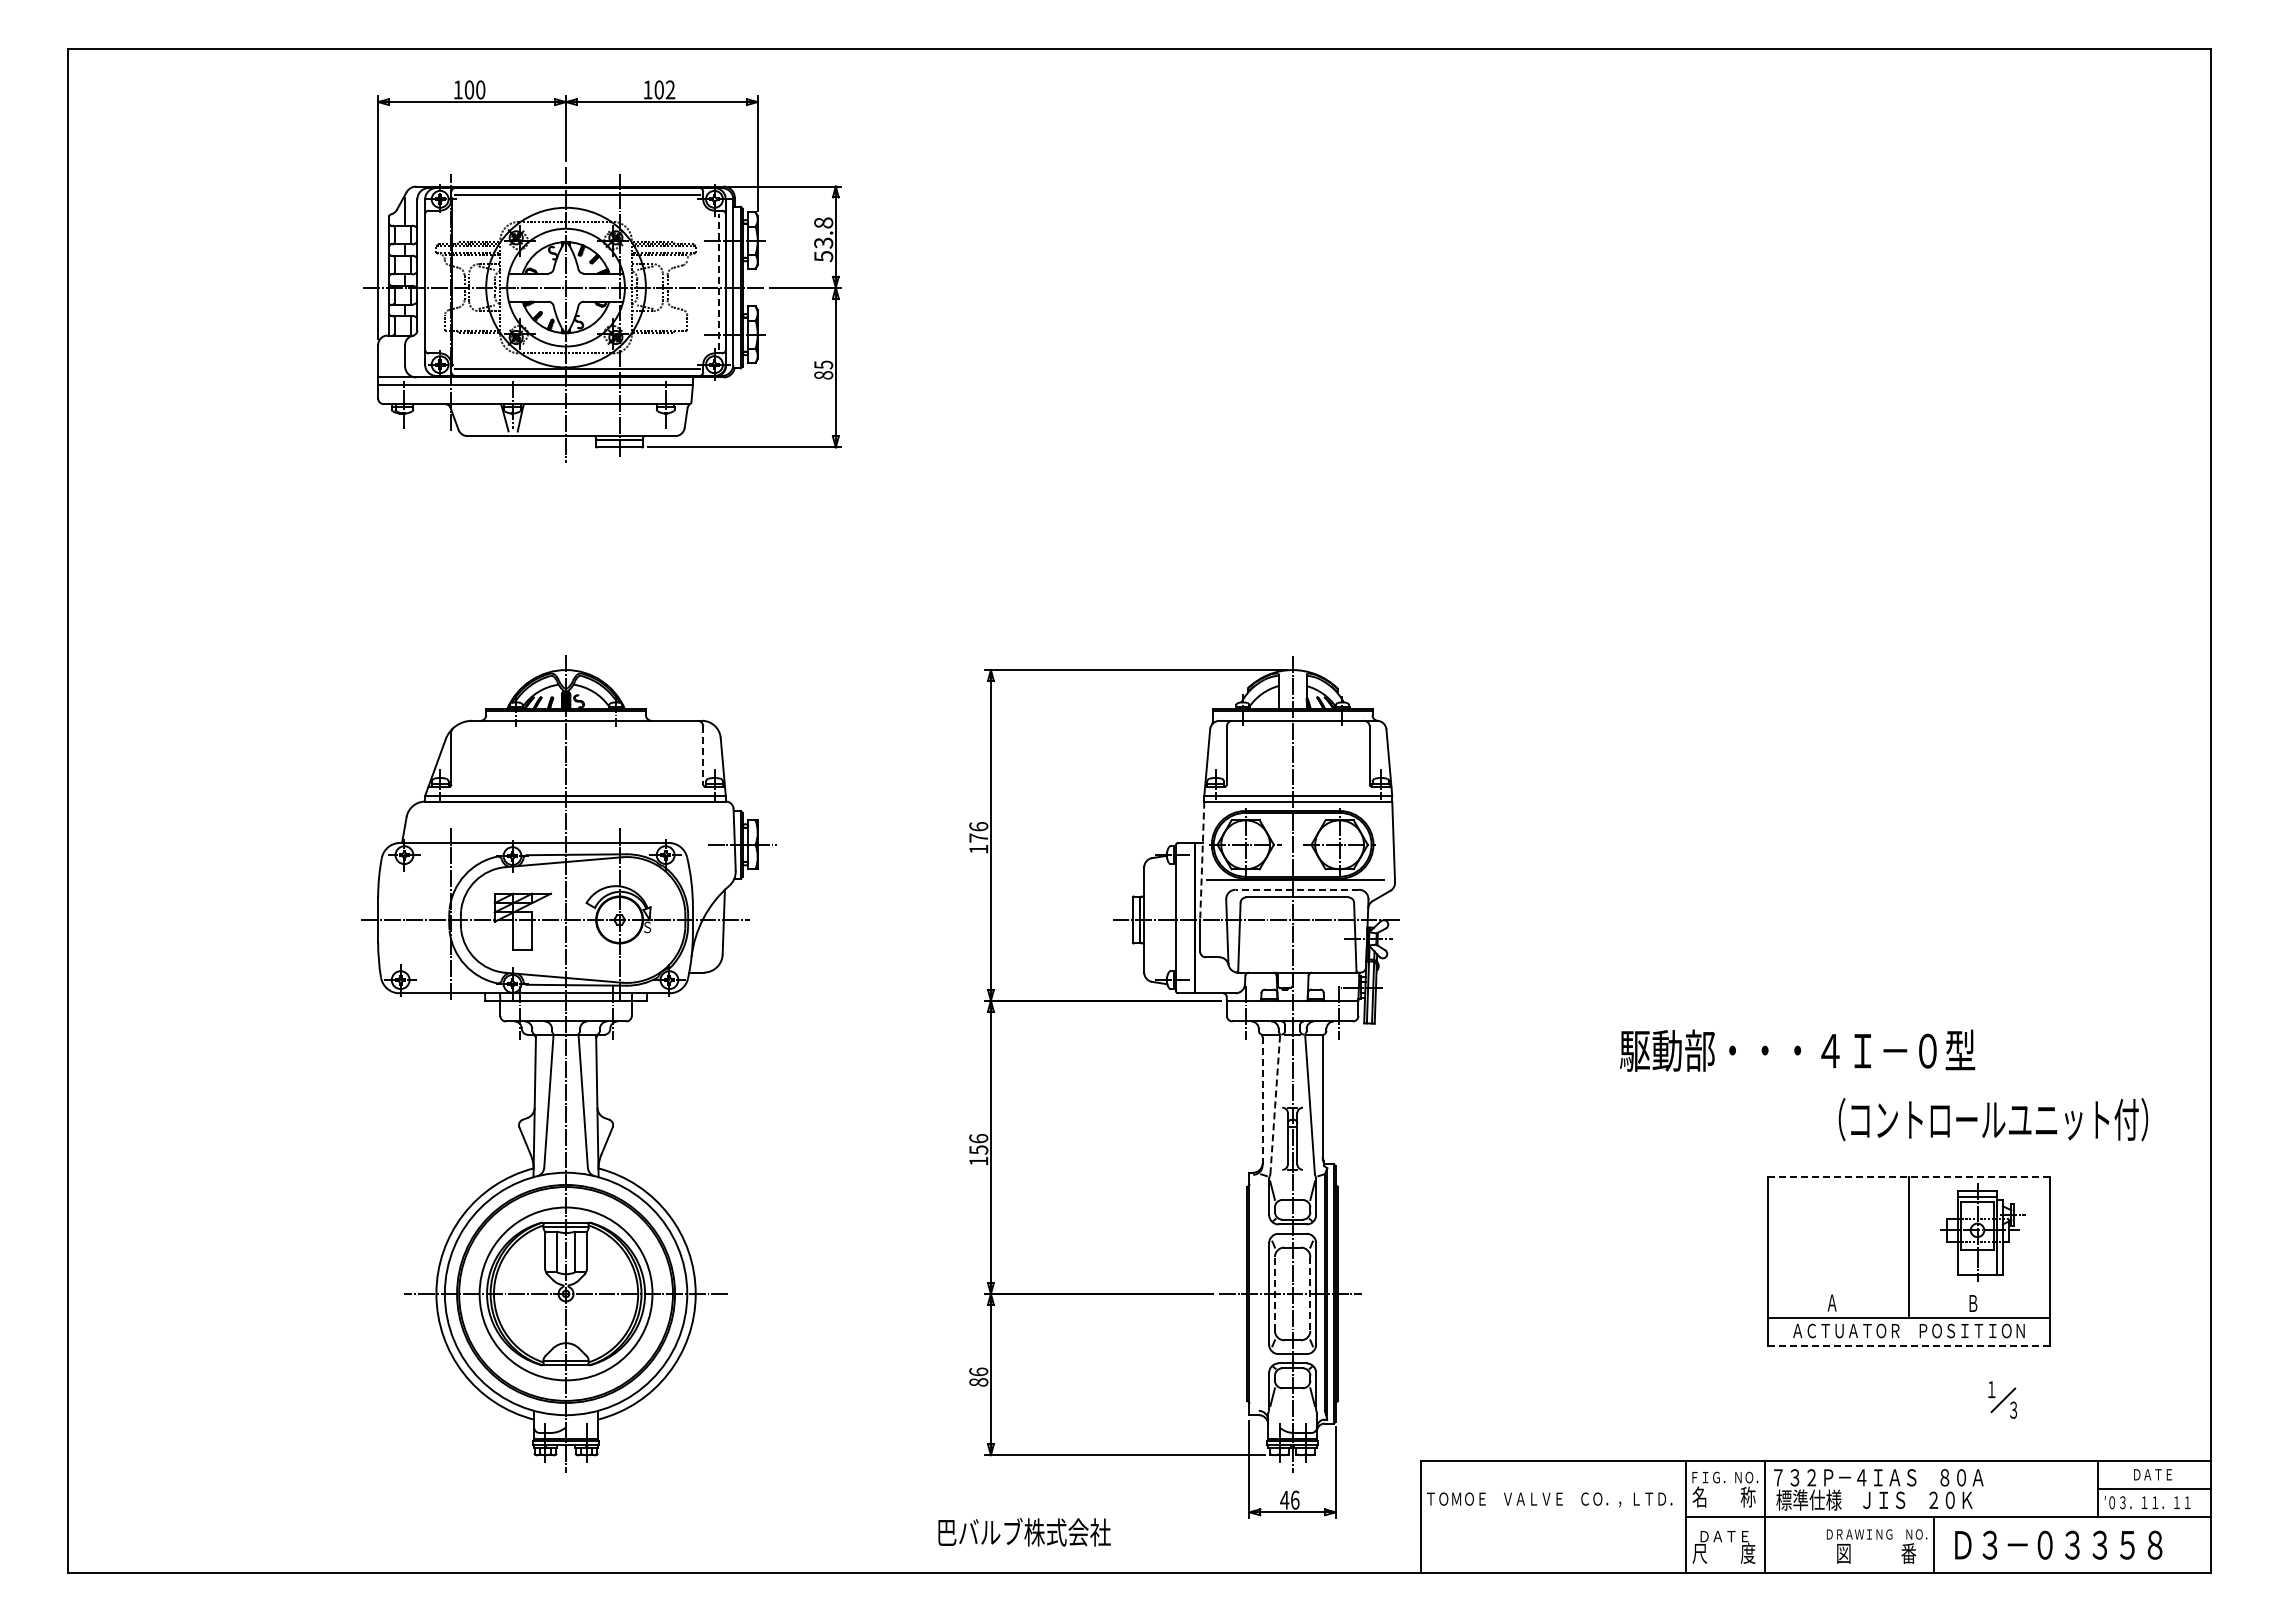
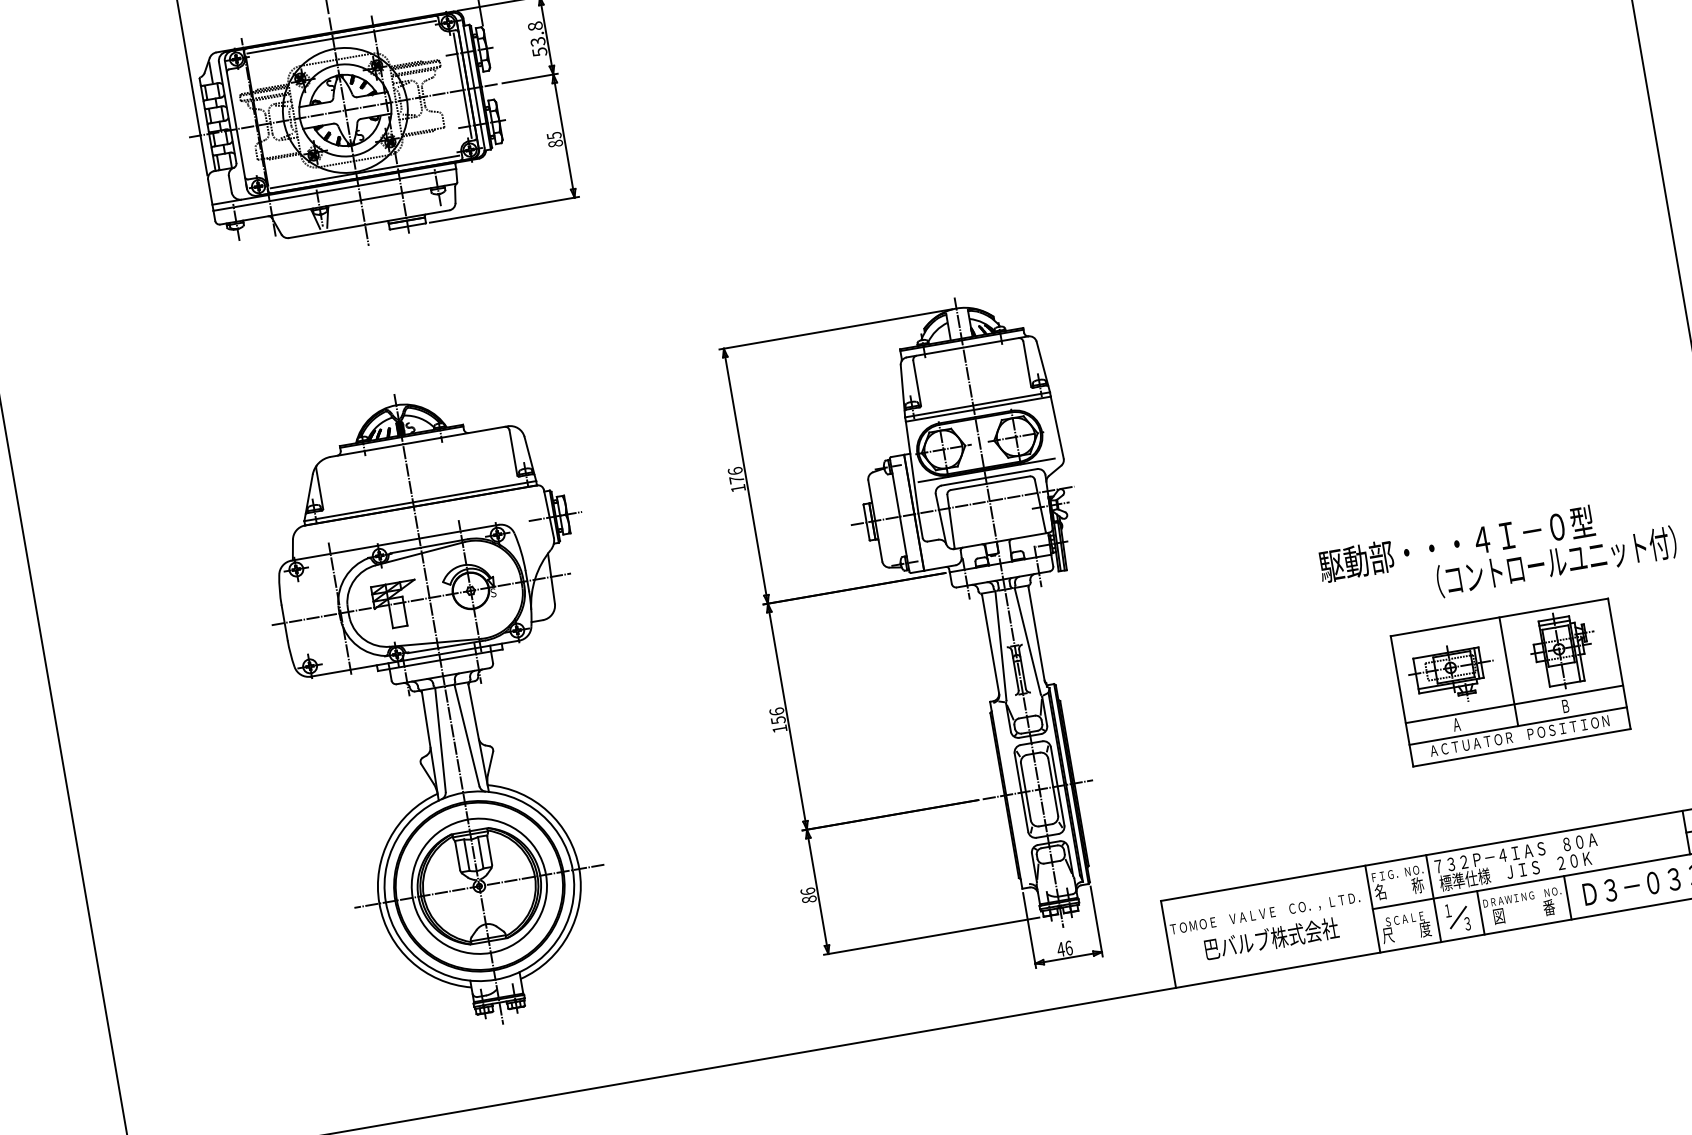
line: (719, 282) -> (462, 86), dashed -> solid
line: (703, 756) -> (513, 453), dashed -> solid
line: (1202, 861) -> (912, 468), dashed -> solid
line: (1297, 889) -> (989, 477), dashed -> solid
text: (1797, 1050) -> (1456, 544), moved
line: (1262, 1101) -> (990, 645), dashed -> solid
line: (1275, 1105) -> (1001, 646), dashed -> solid
line: (1909, 1177) -> (1499, 617), dashed -> solid
part: (1837, 1238) -> (1452, 674), added
line: (1909, 1289) -> (1514, 703), added
line: (1274, 1293) -> (1025, 791), dashed -> solid
line: (1310, 1293) -> (1053, 786), dashed -> solid
line: (1909, 1346) -> (1522, 747), dashed -> solid
part: (2002, 1399) -> (1457, 917), moved
text: (1024, 1532) -> (1271, 938), moved
text: (1724, 1536) -> (1404, 919), ＤＡＴＥ -> ＳＣＡＬＥ
line: (1821, 1545) -> (1480, 913), added

